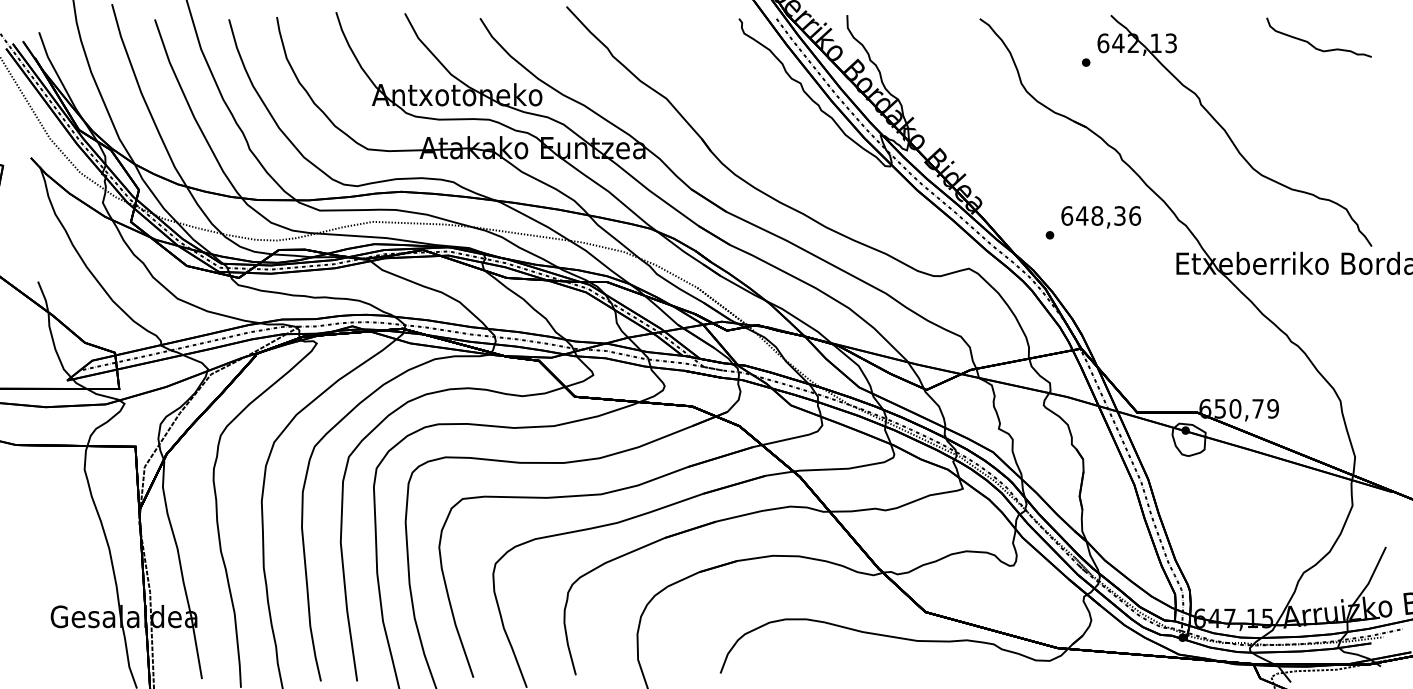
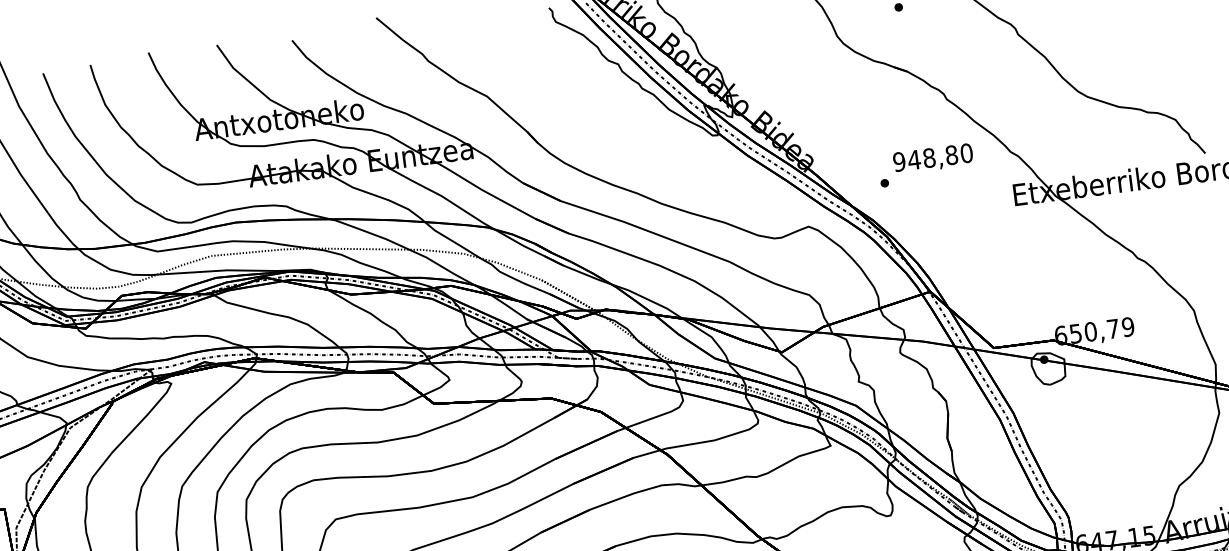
text: (1101, 215) -> (933, 157), 648,36 -> 948,80

